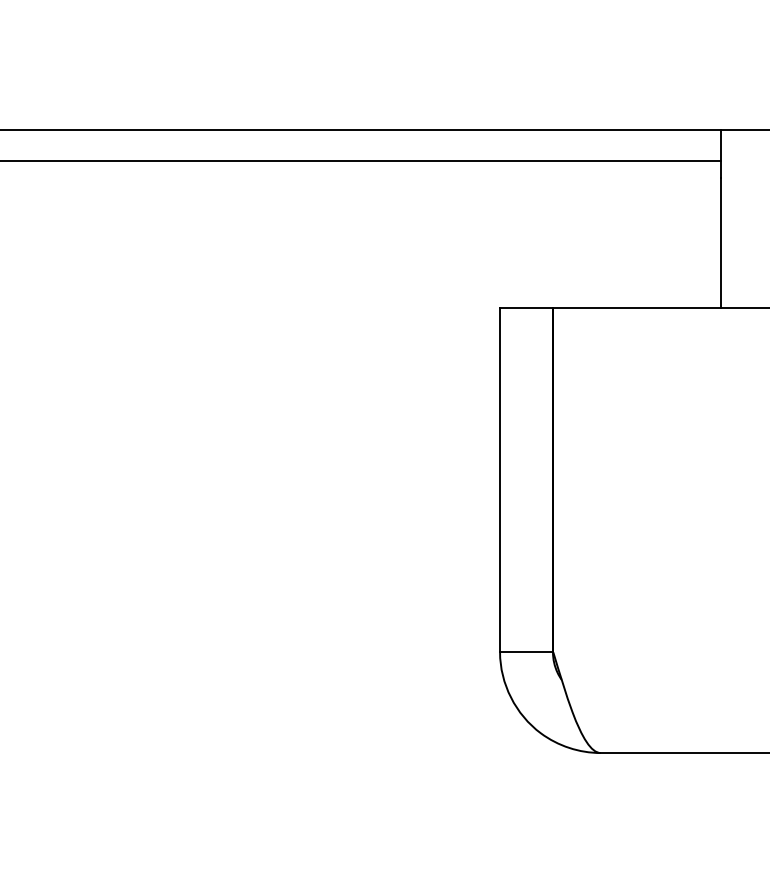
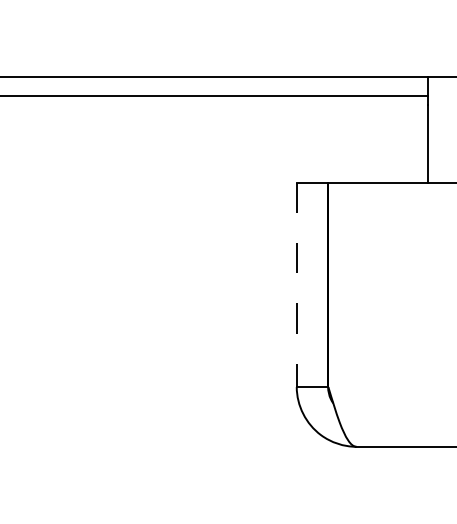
line: (499, 481) -> (296, 285), solid -> dashed

